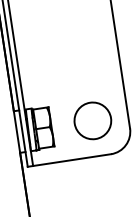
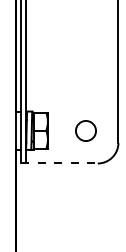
circle: (92, 120) -> (85, 130), size x0.6
line: (69, 160) -> (59, 163), solid -> dashed

